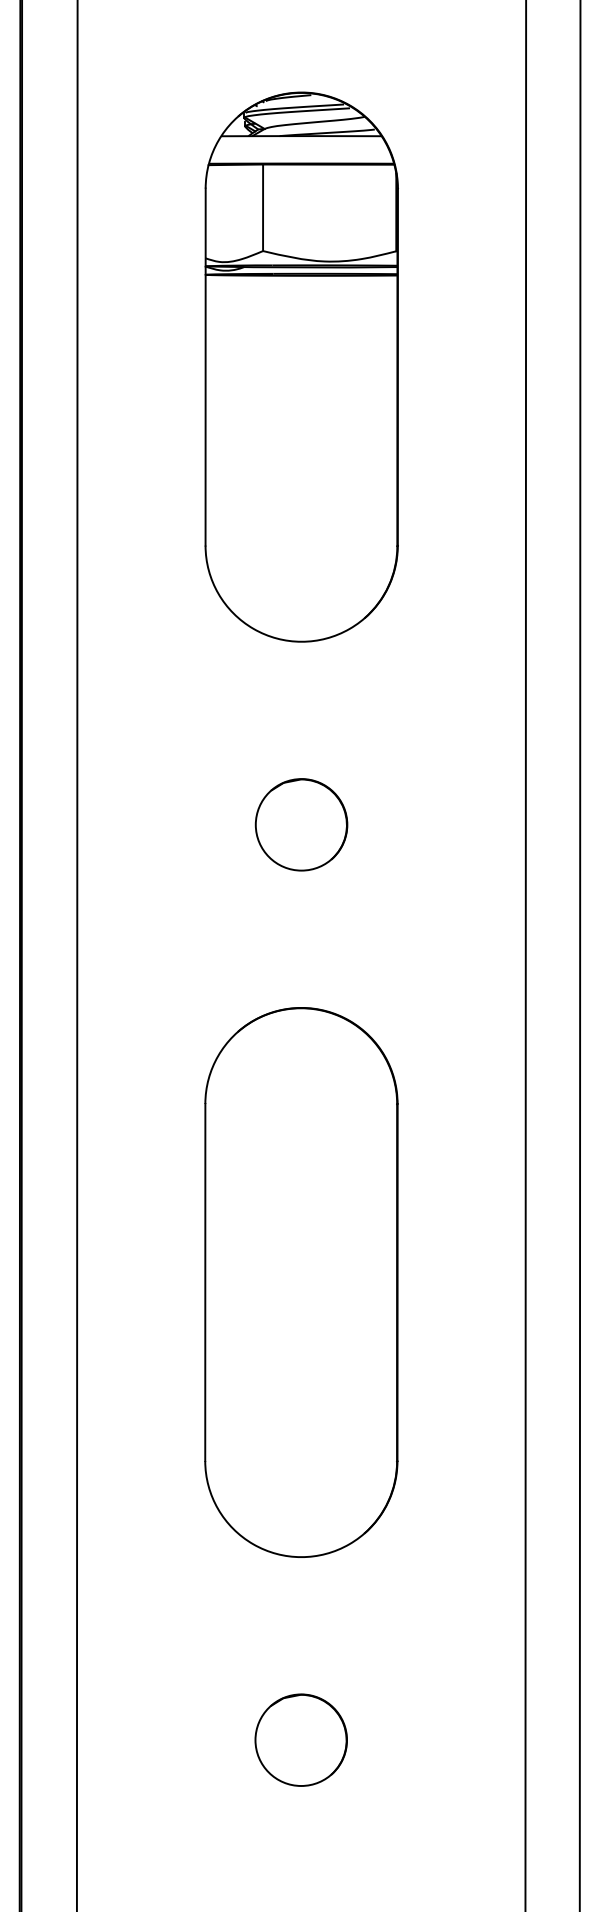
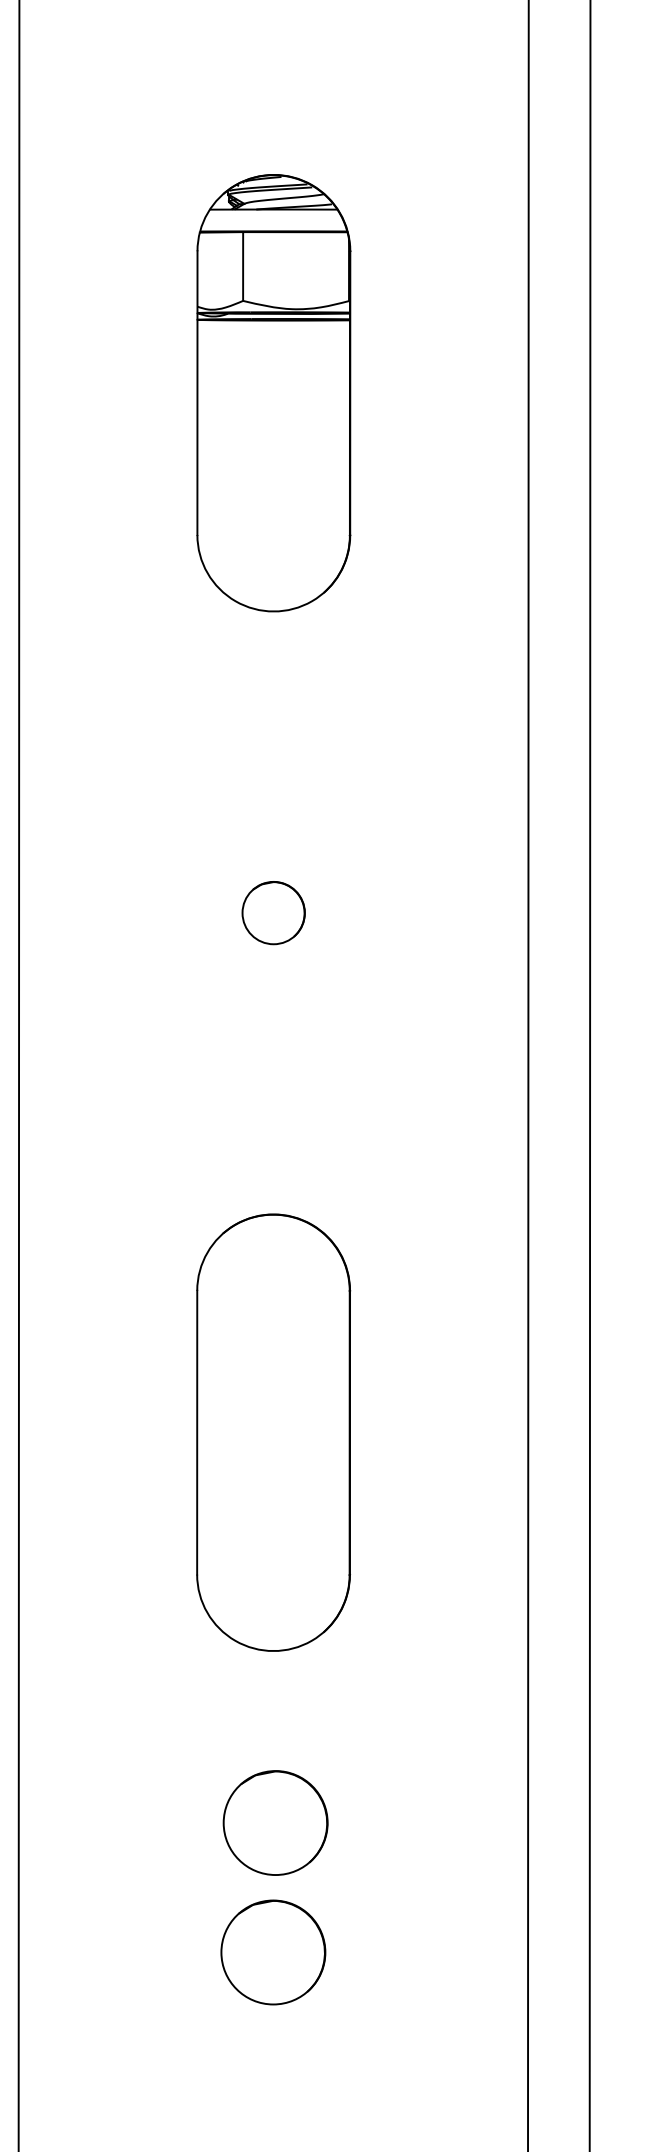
part: (301, 366) -> (273, 392), size x0.7
part: (301, 824) -> (273, 912), size x0.6
part: (301, 1282) -> (273, 1432), size x0.7
circle: (302, 1625) -> (274, 1822), added

